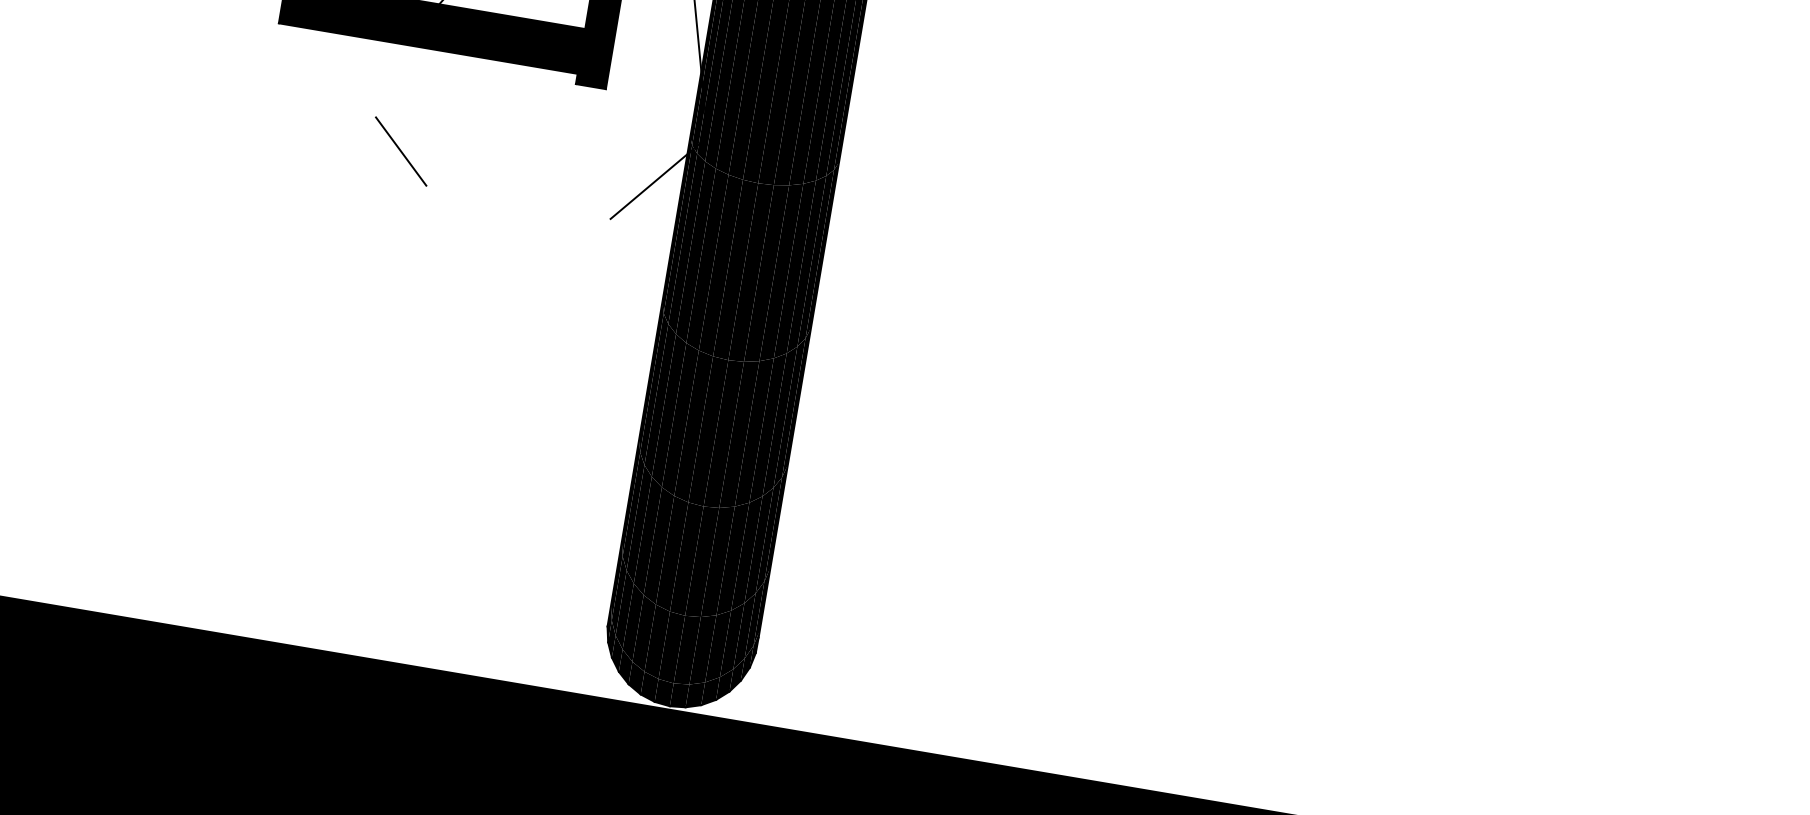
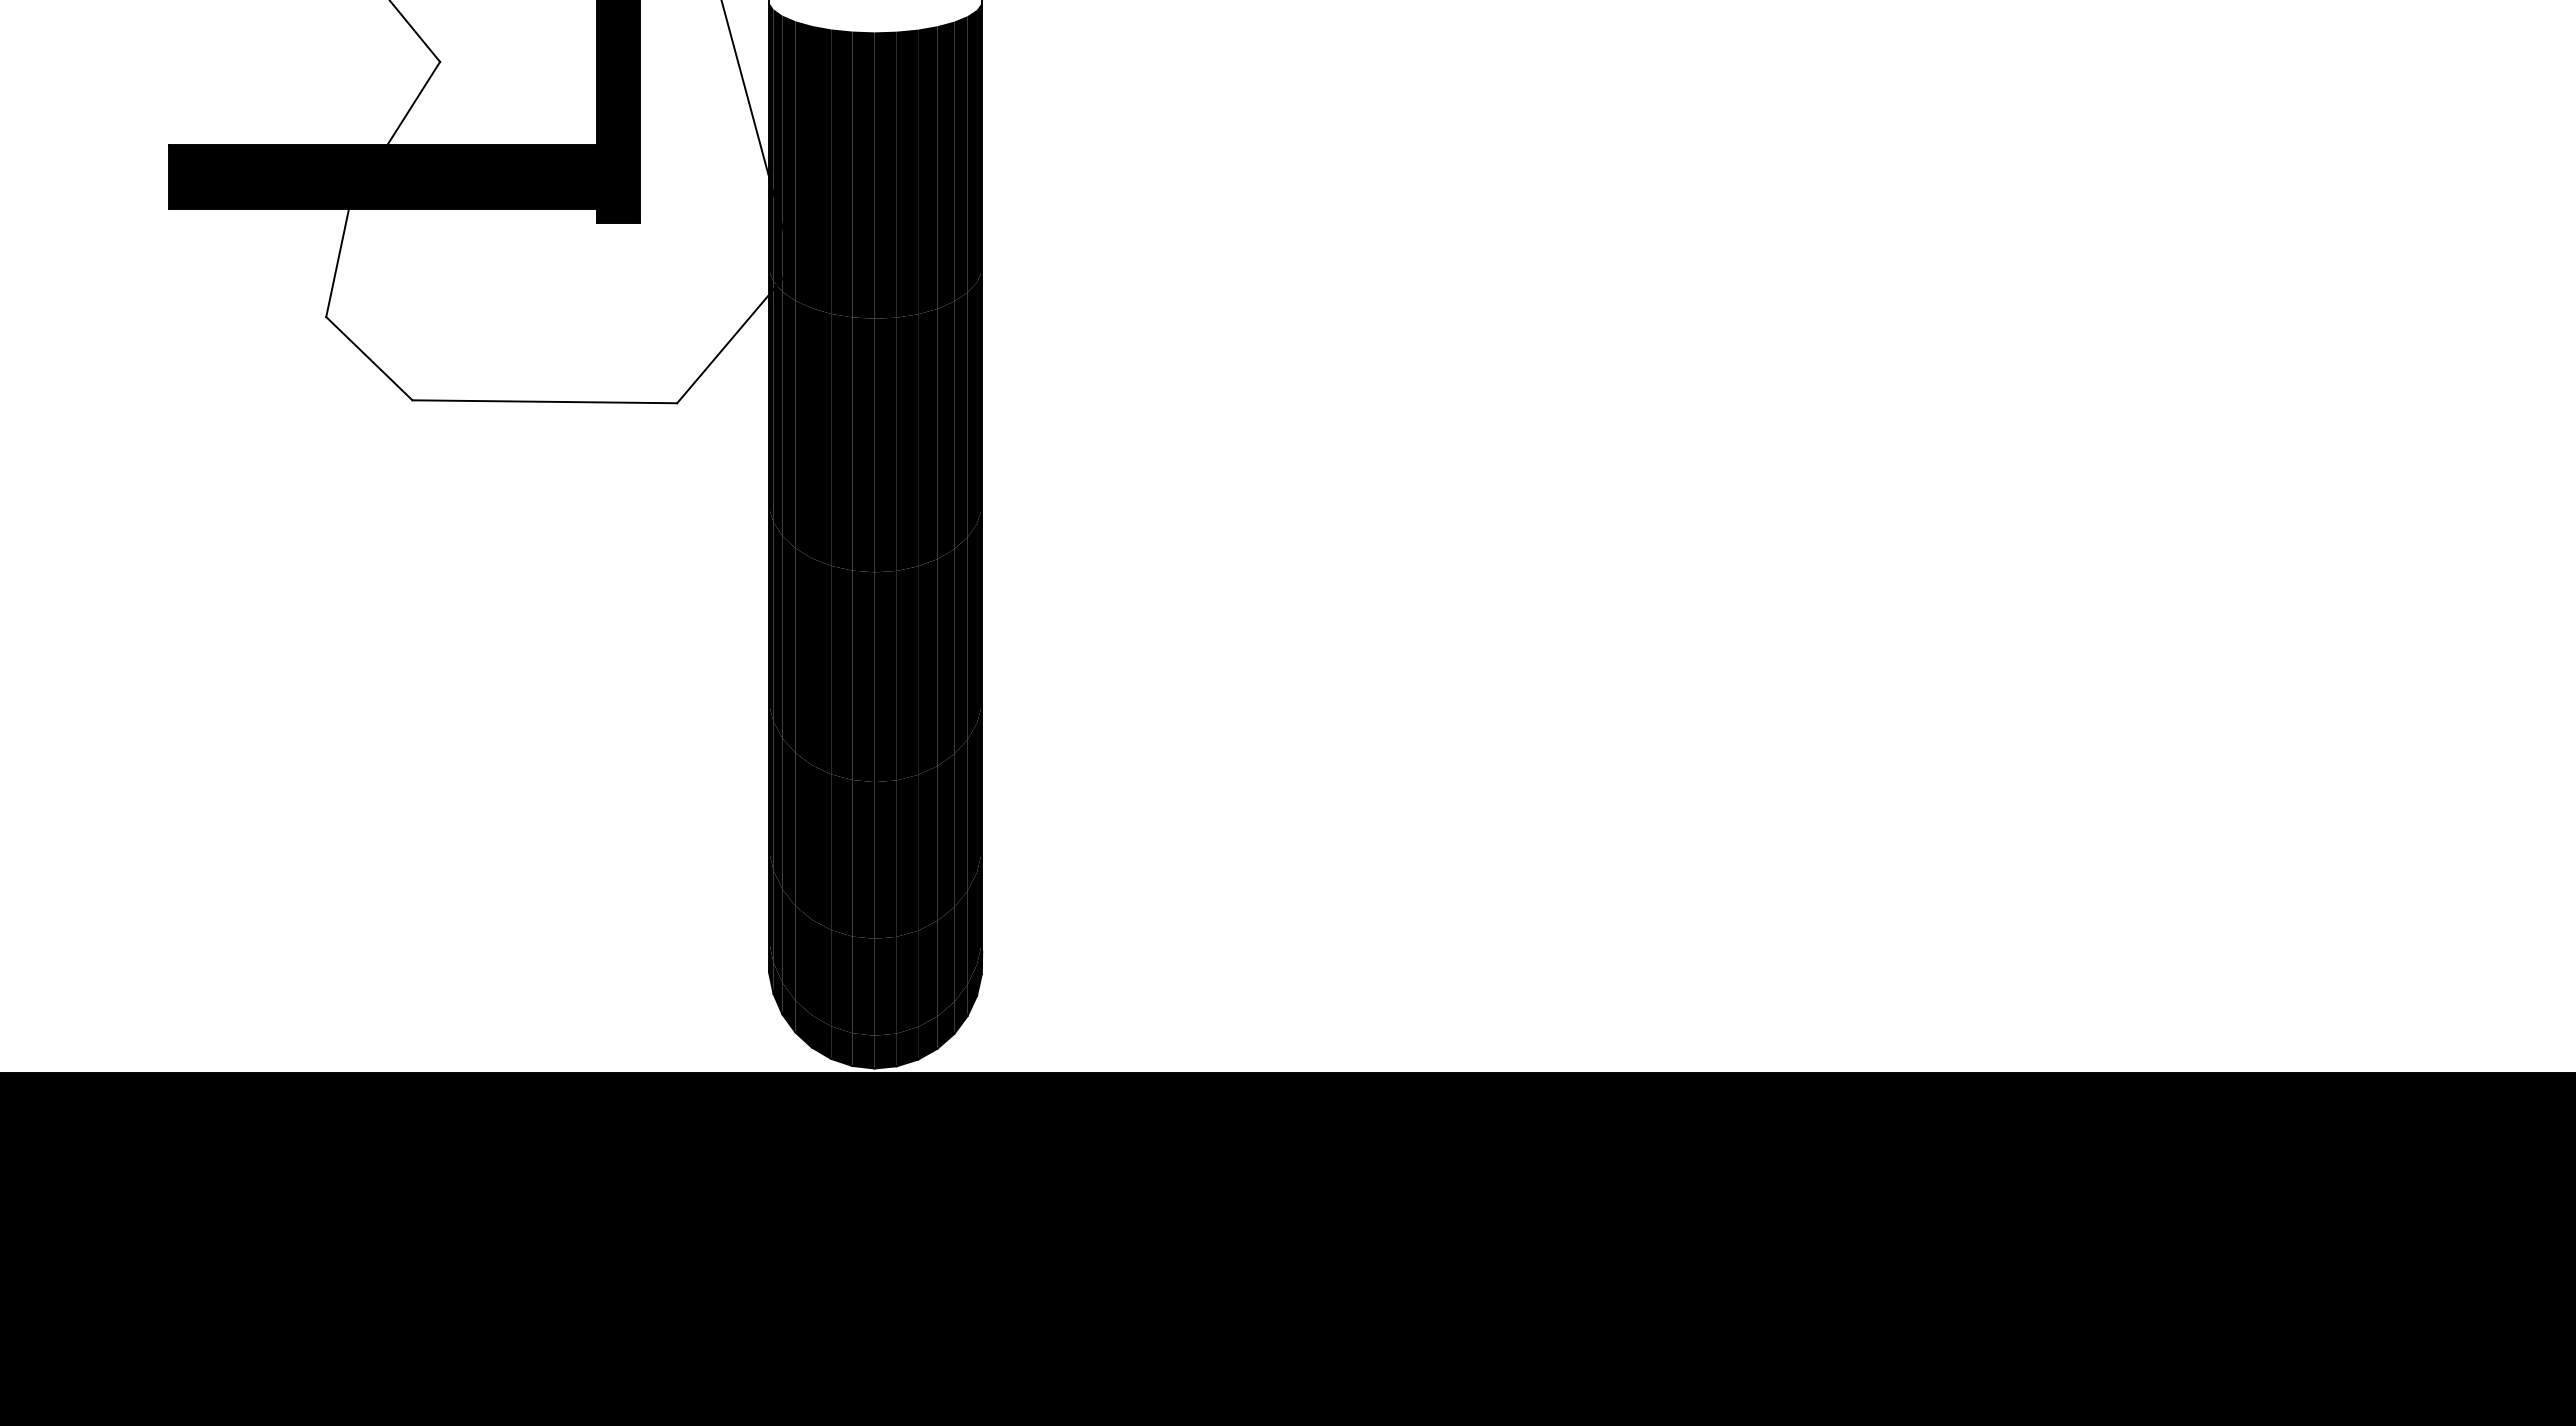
line: (391, 79) -> (338, 260), added
line: (518, 202) -> (544, 401), added

